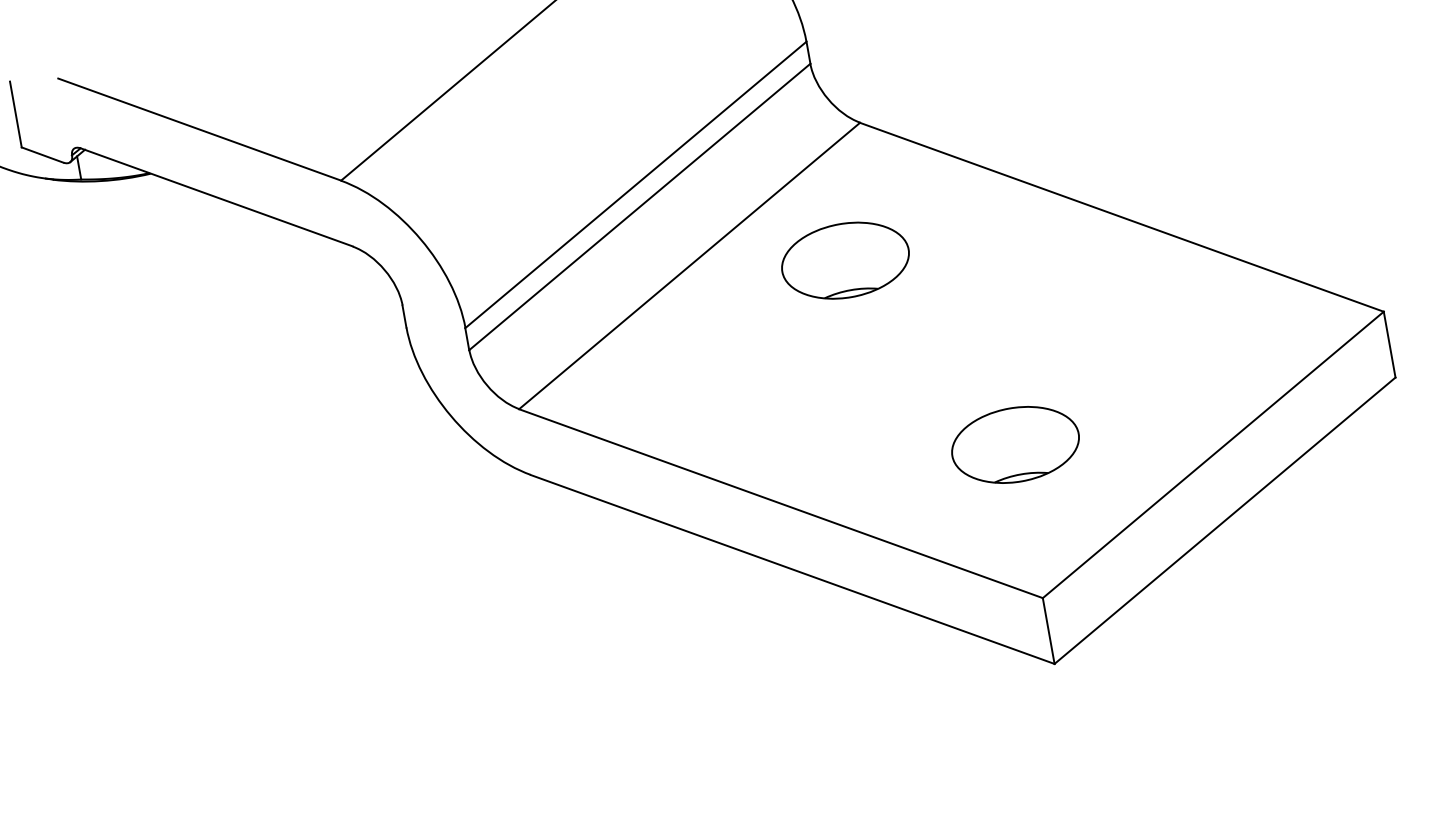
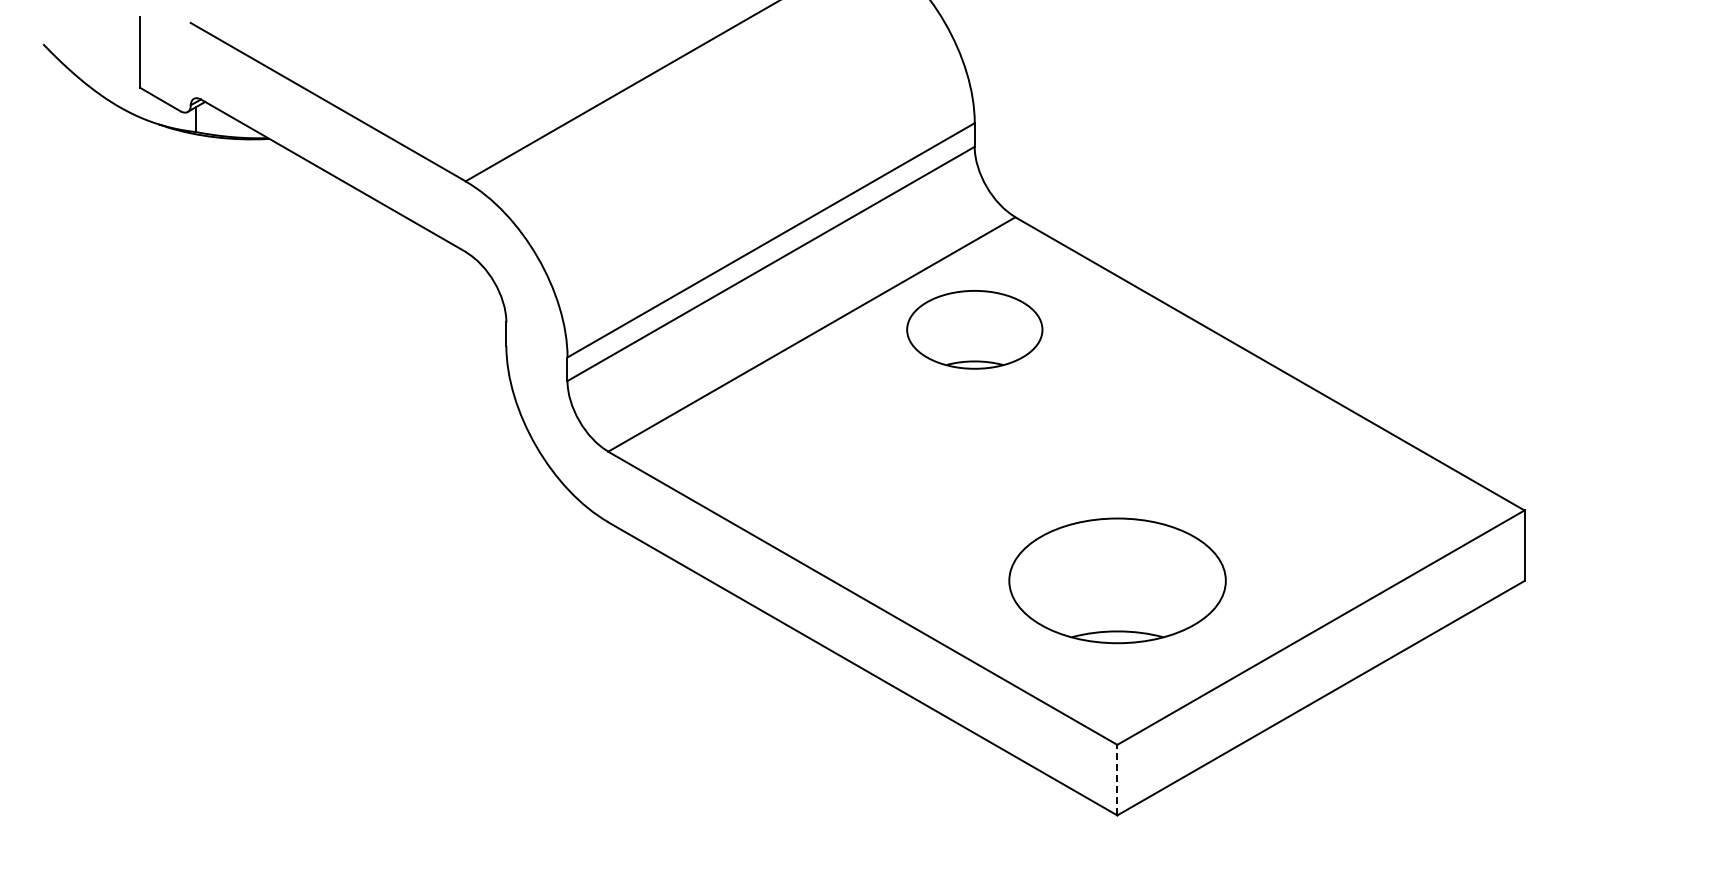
part: (845, 260) -> (974, 329), moved
part: (1014, 444) -> (1116, 580), size x1.6
line: (1048, 630) -> (1117, 779), solid -> dashed

